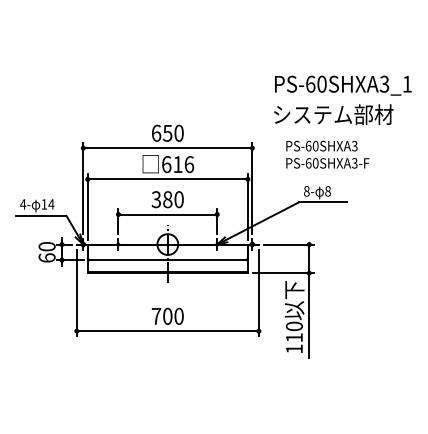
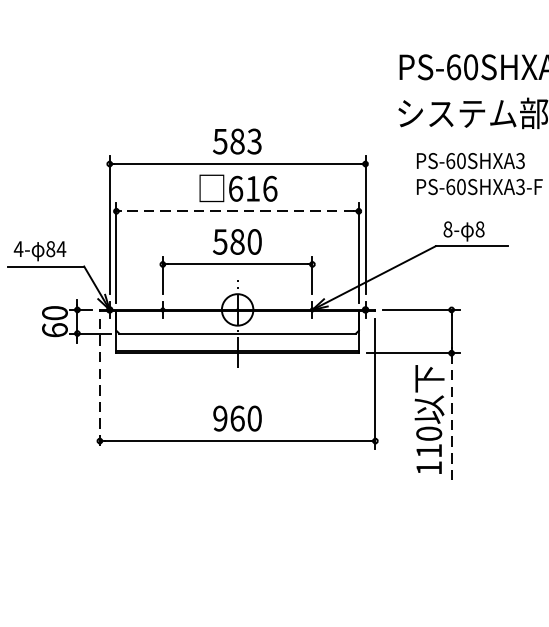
text: (167, 132) -> (237, 140), 650 -> 583
line: (167, 179) -> (237, 211), solid -> dashed
text: (156, 199) -> (220, 241), 380 -> 580
text: (44, 204) -> (50, 249), 14 -> 84
line: (76, 293) -> (99, 383), solid -> dashed
text: (161, 315) -> (228, 417), 700 -> 960
line: (309, 315) -> (452, 417), solid -> dashed

